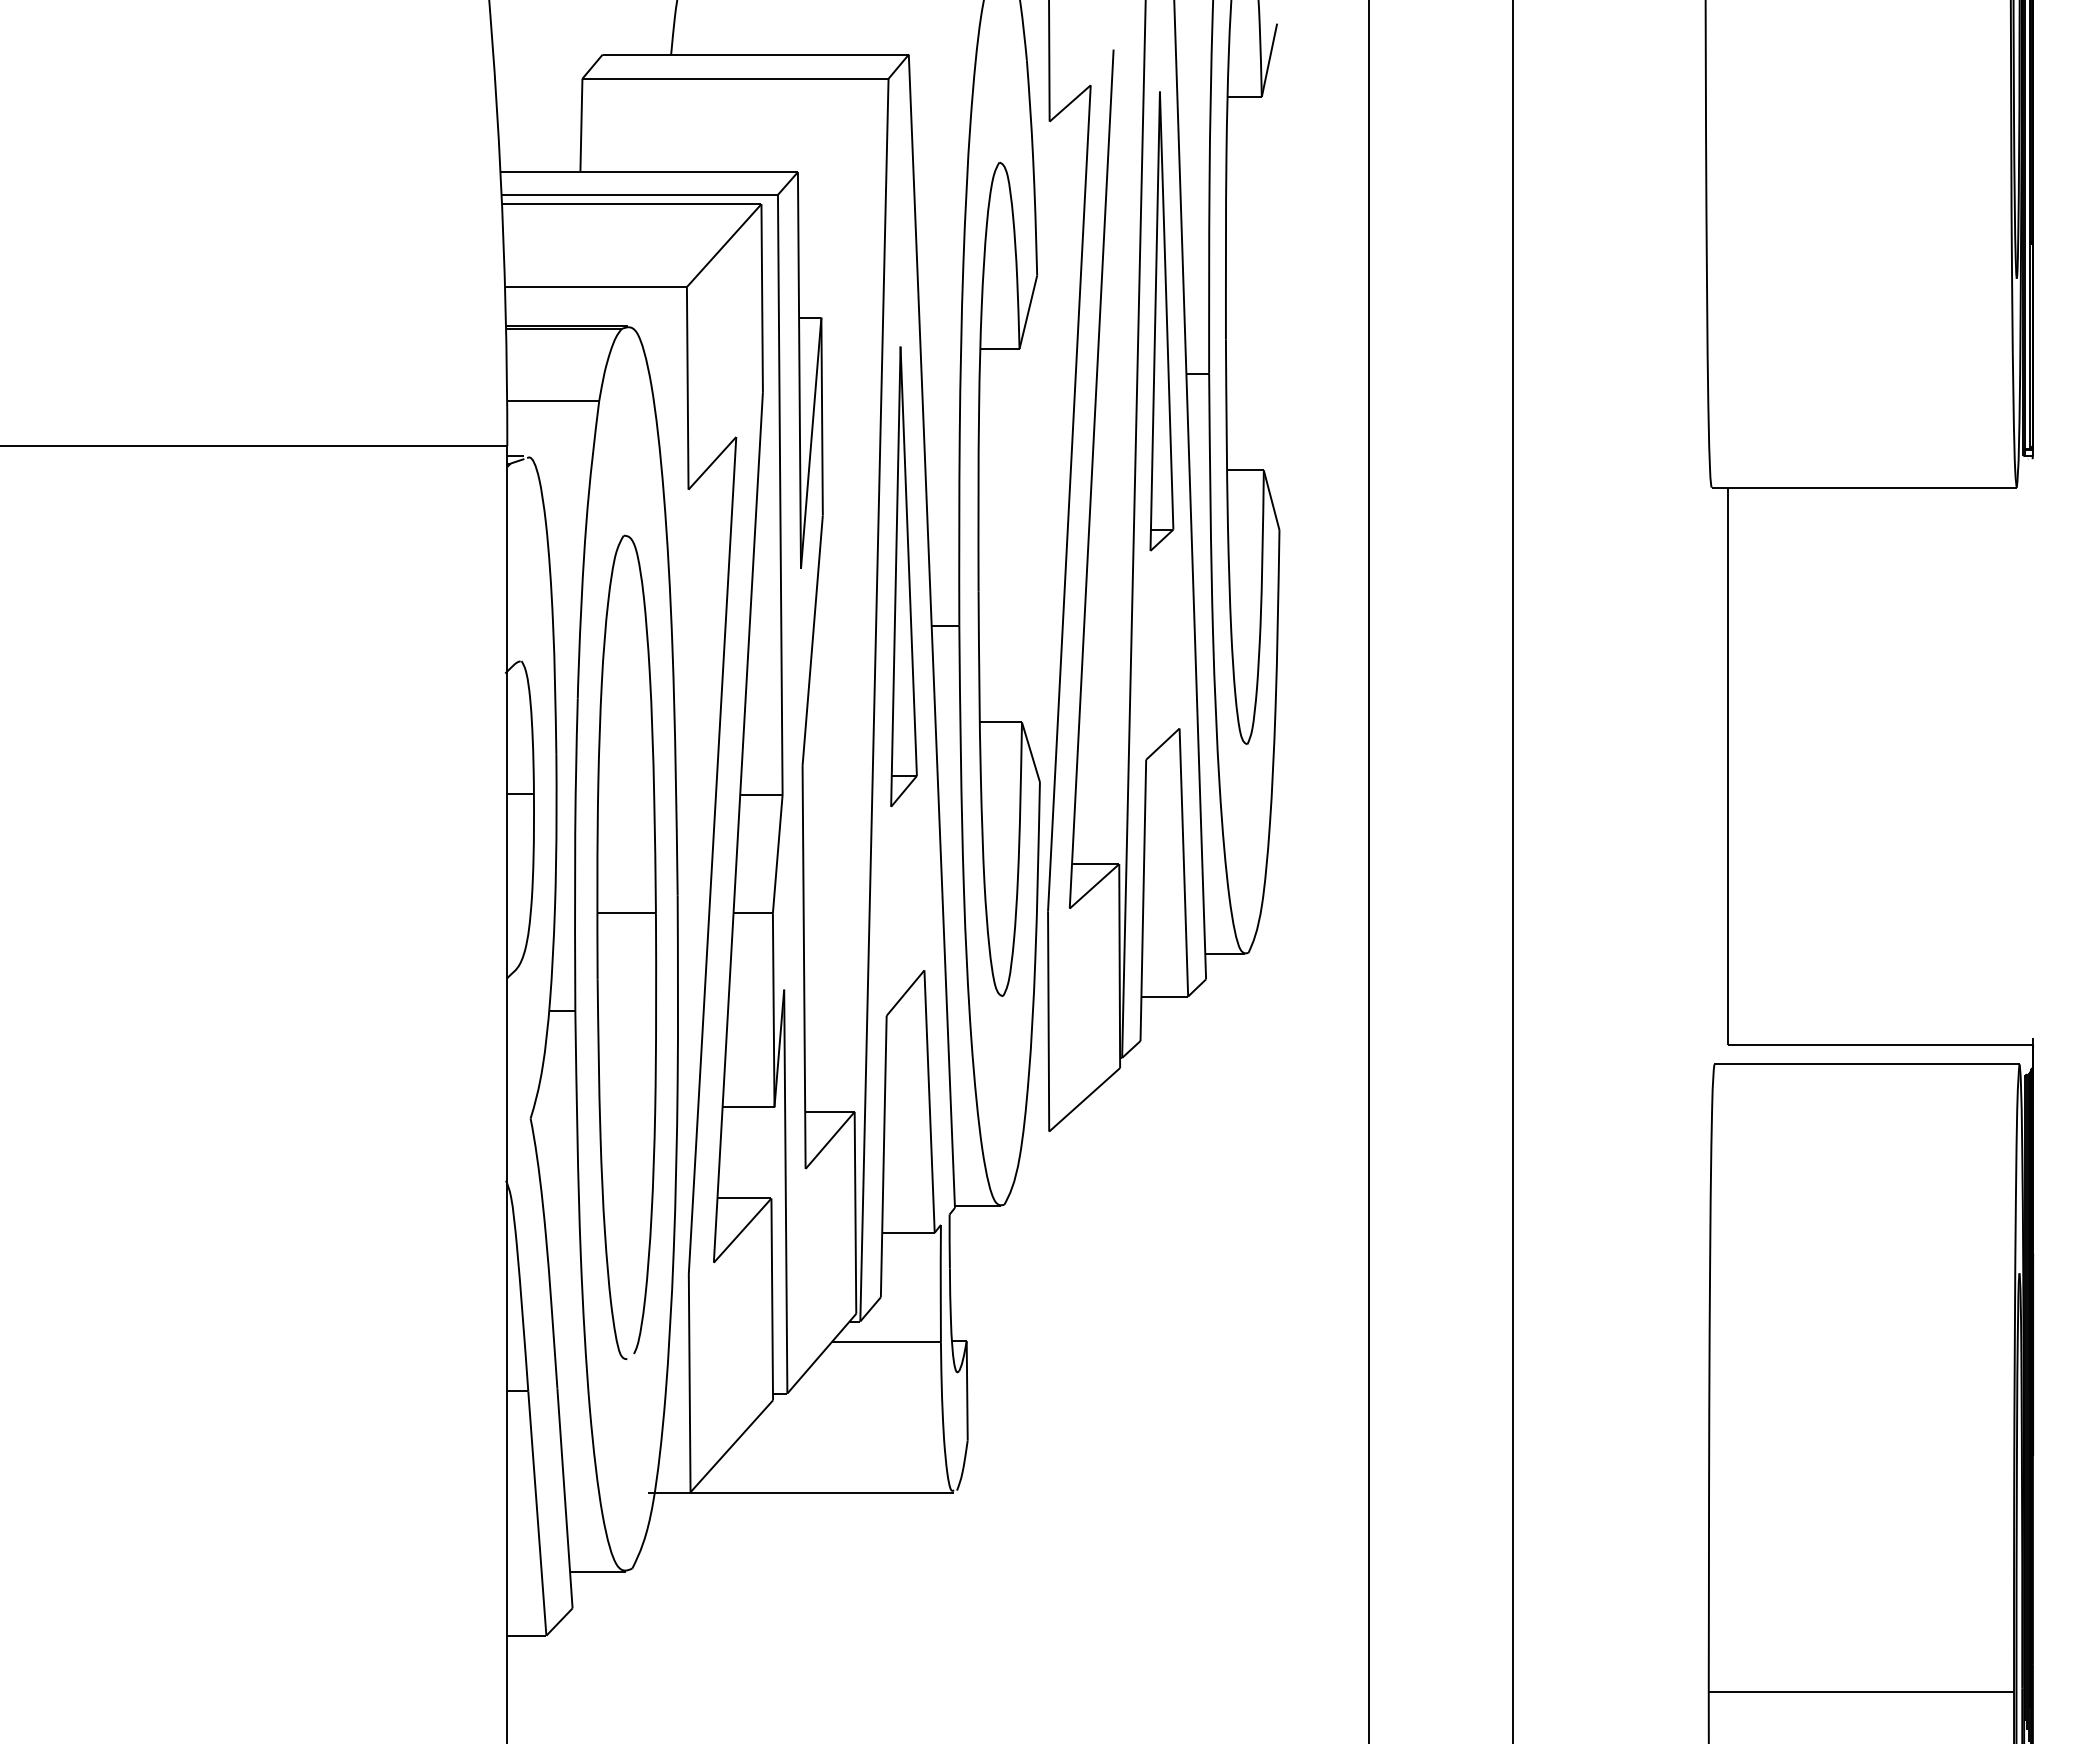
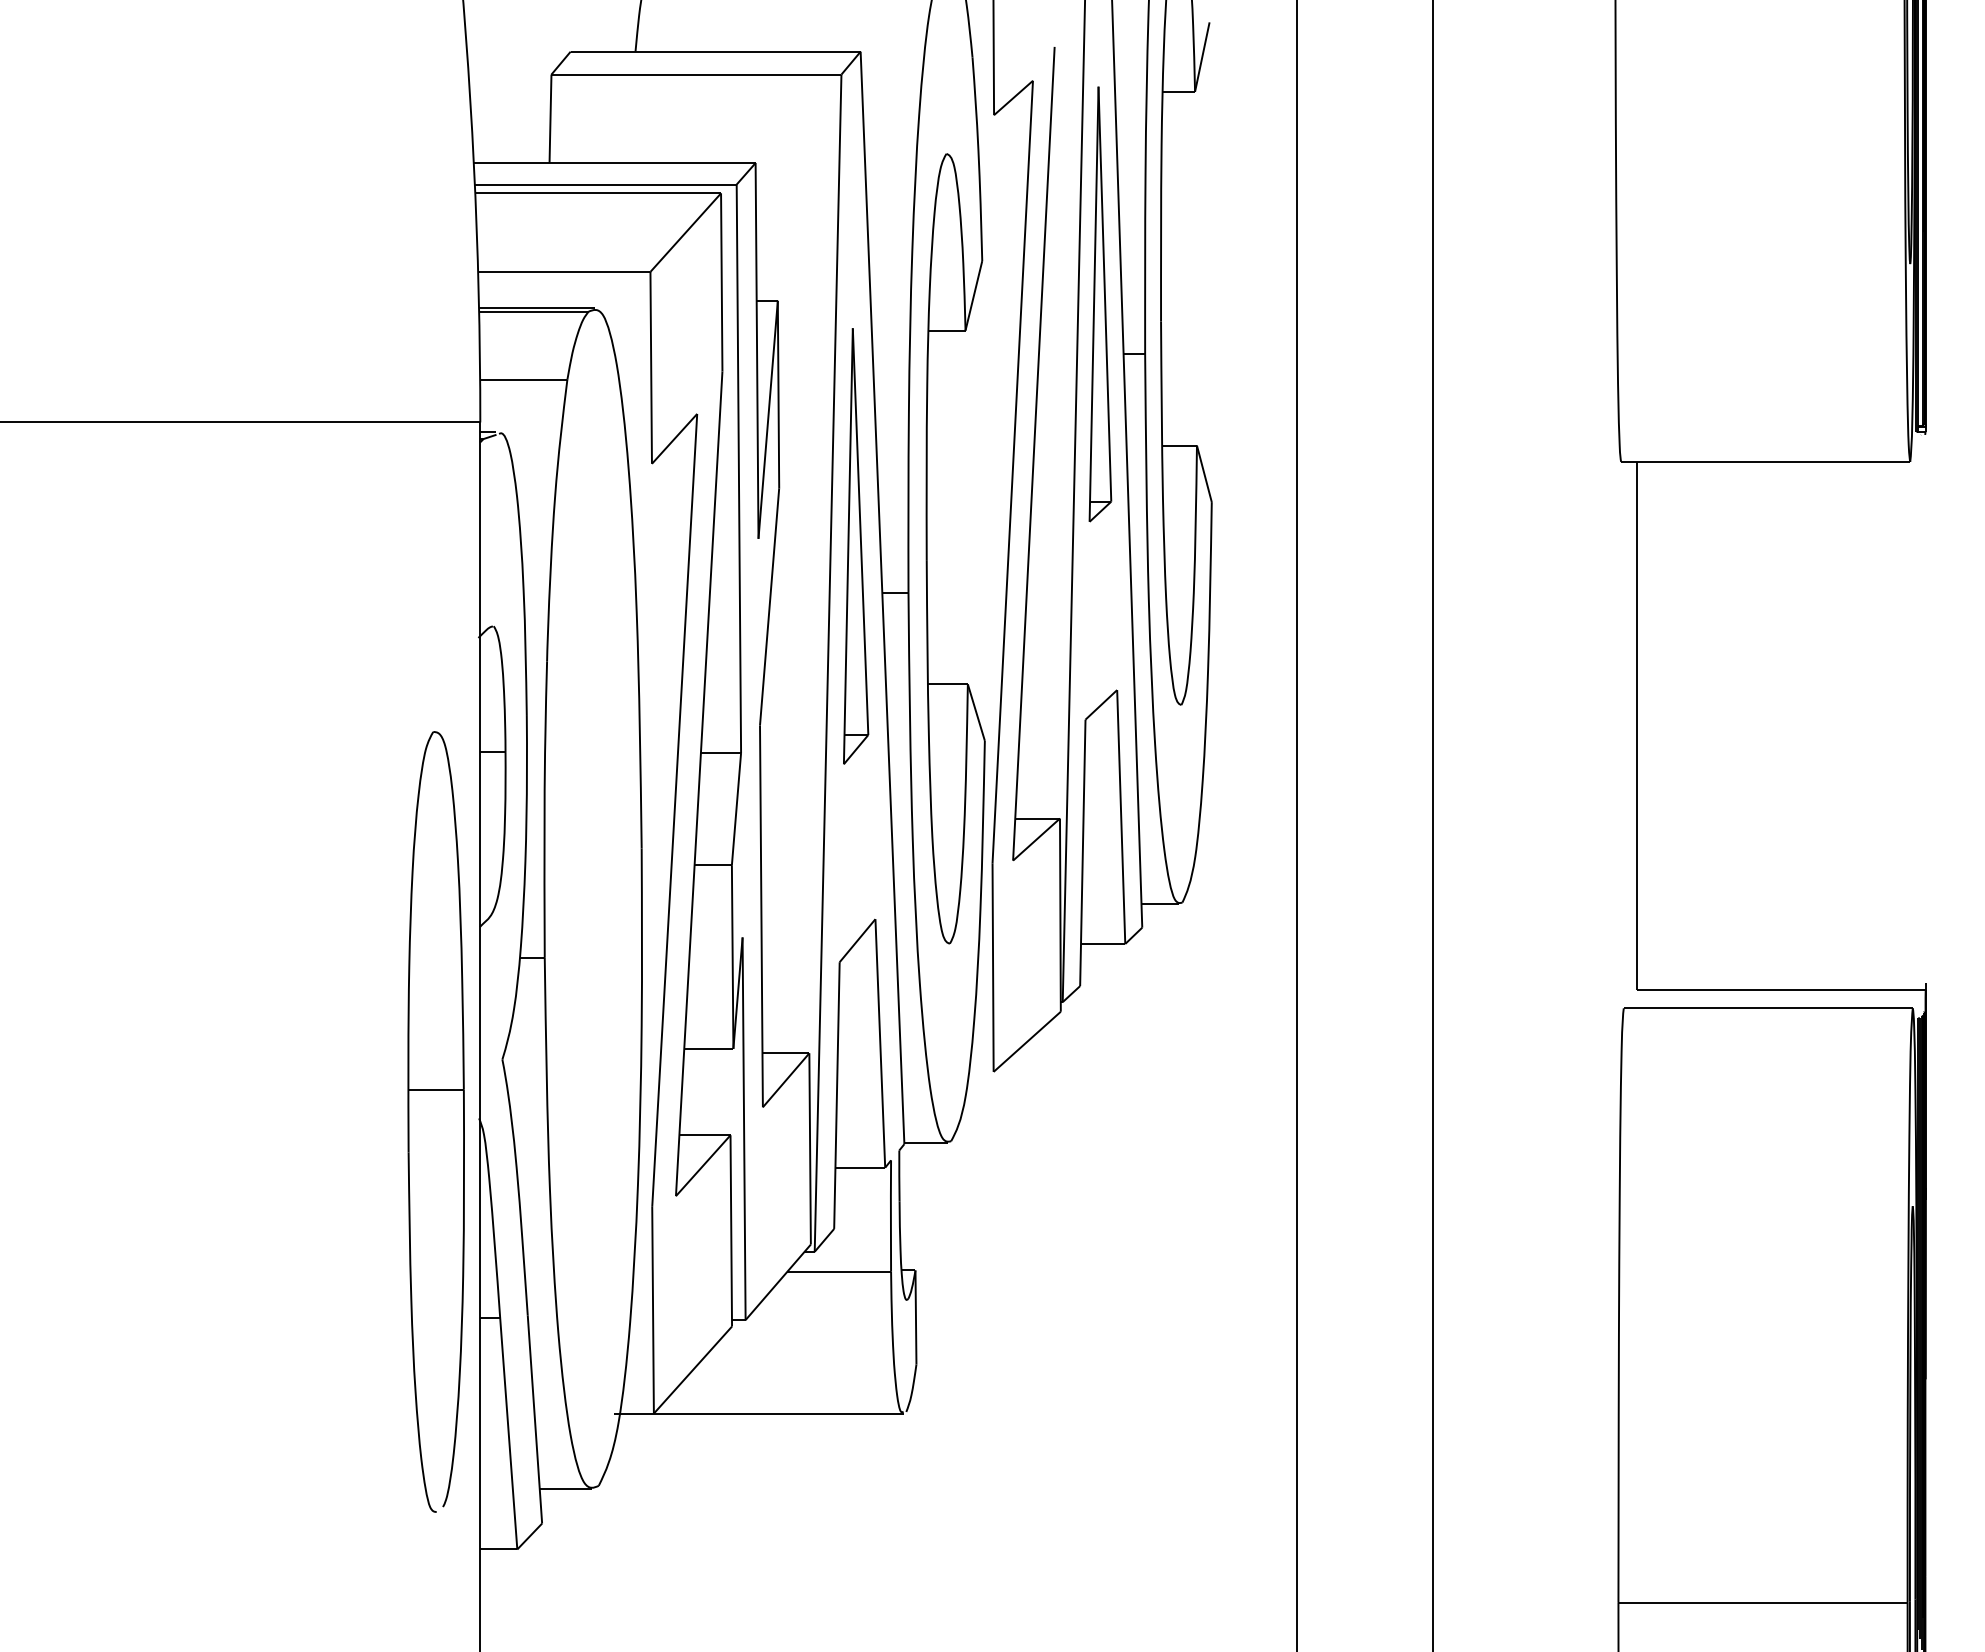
part: (598, 946) -> (409, 1121), moved

